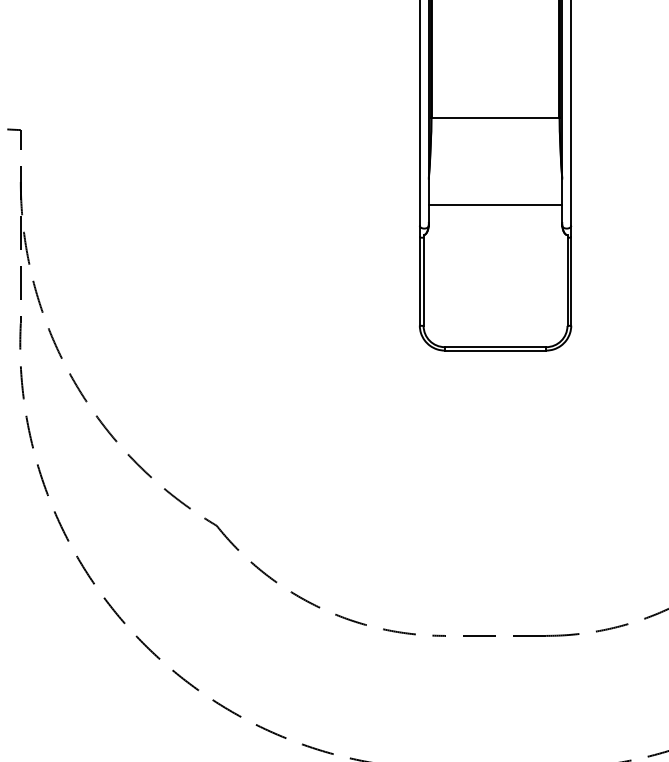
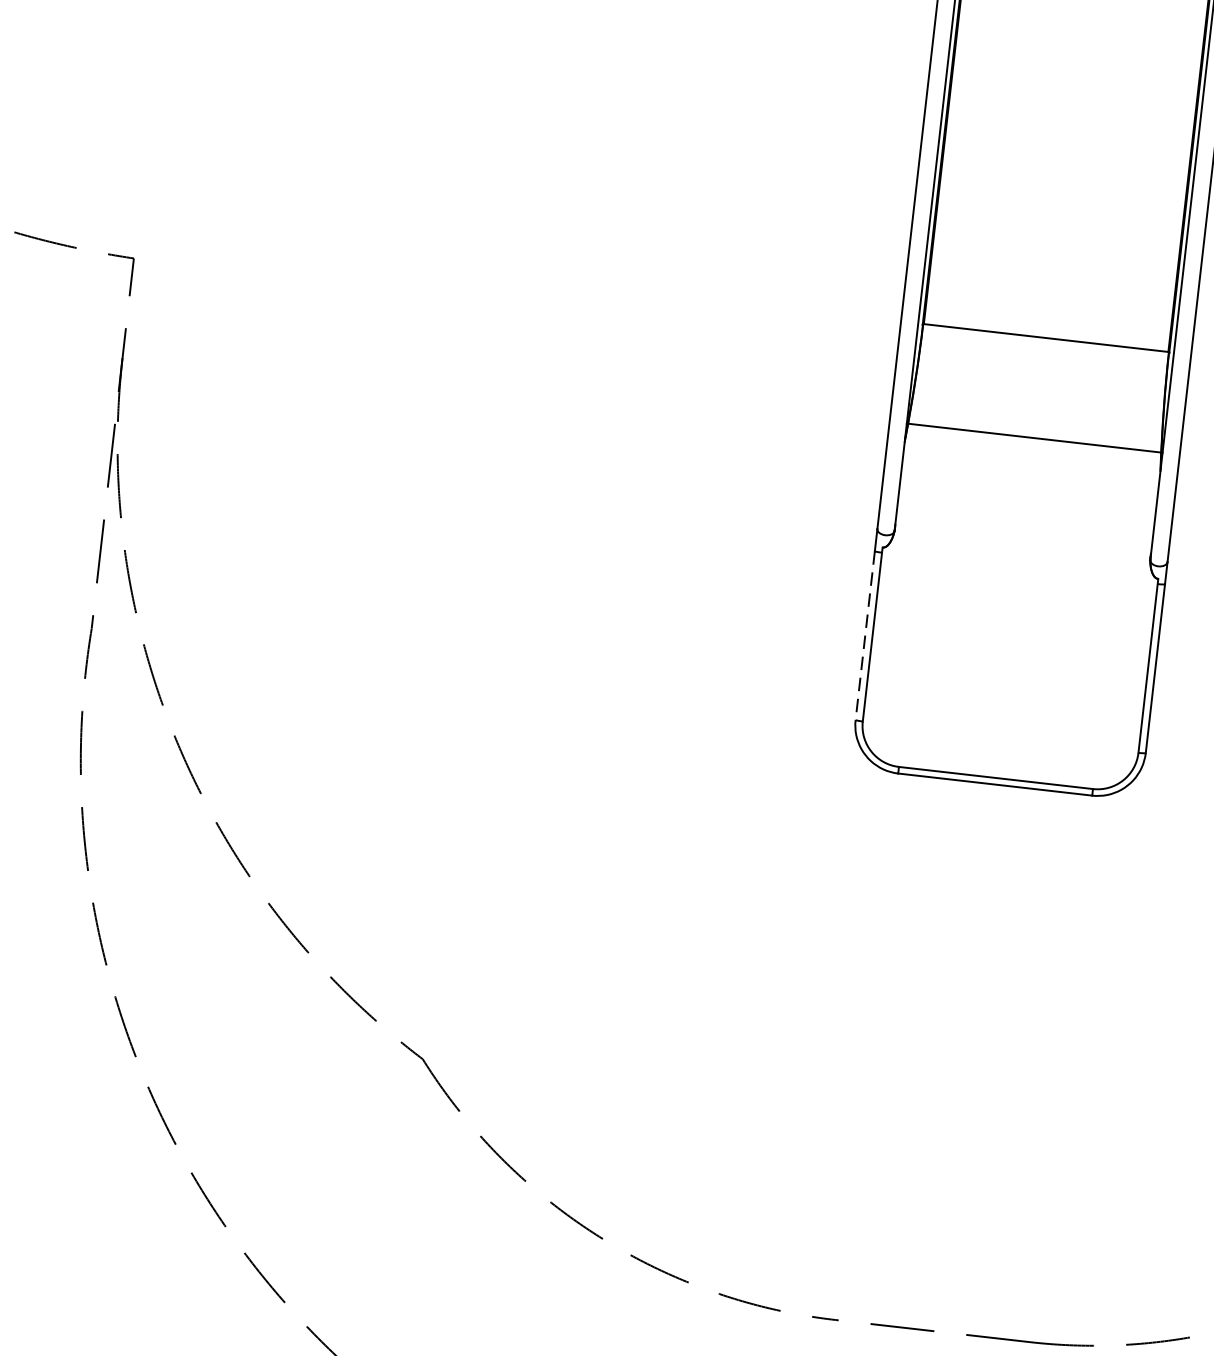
line: (495, 204) -> (1034, 437), moved
line: (419, 282) -> (864, 637), solid -> dashed

